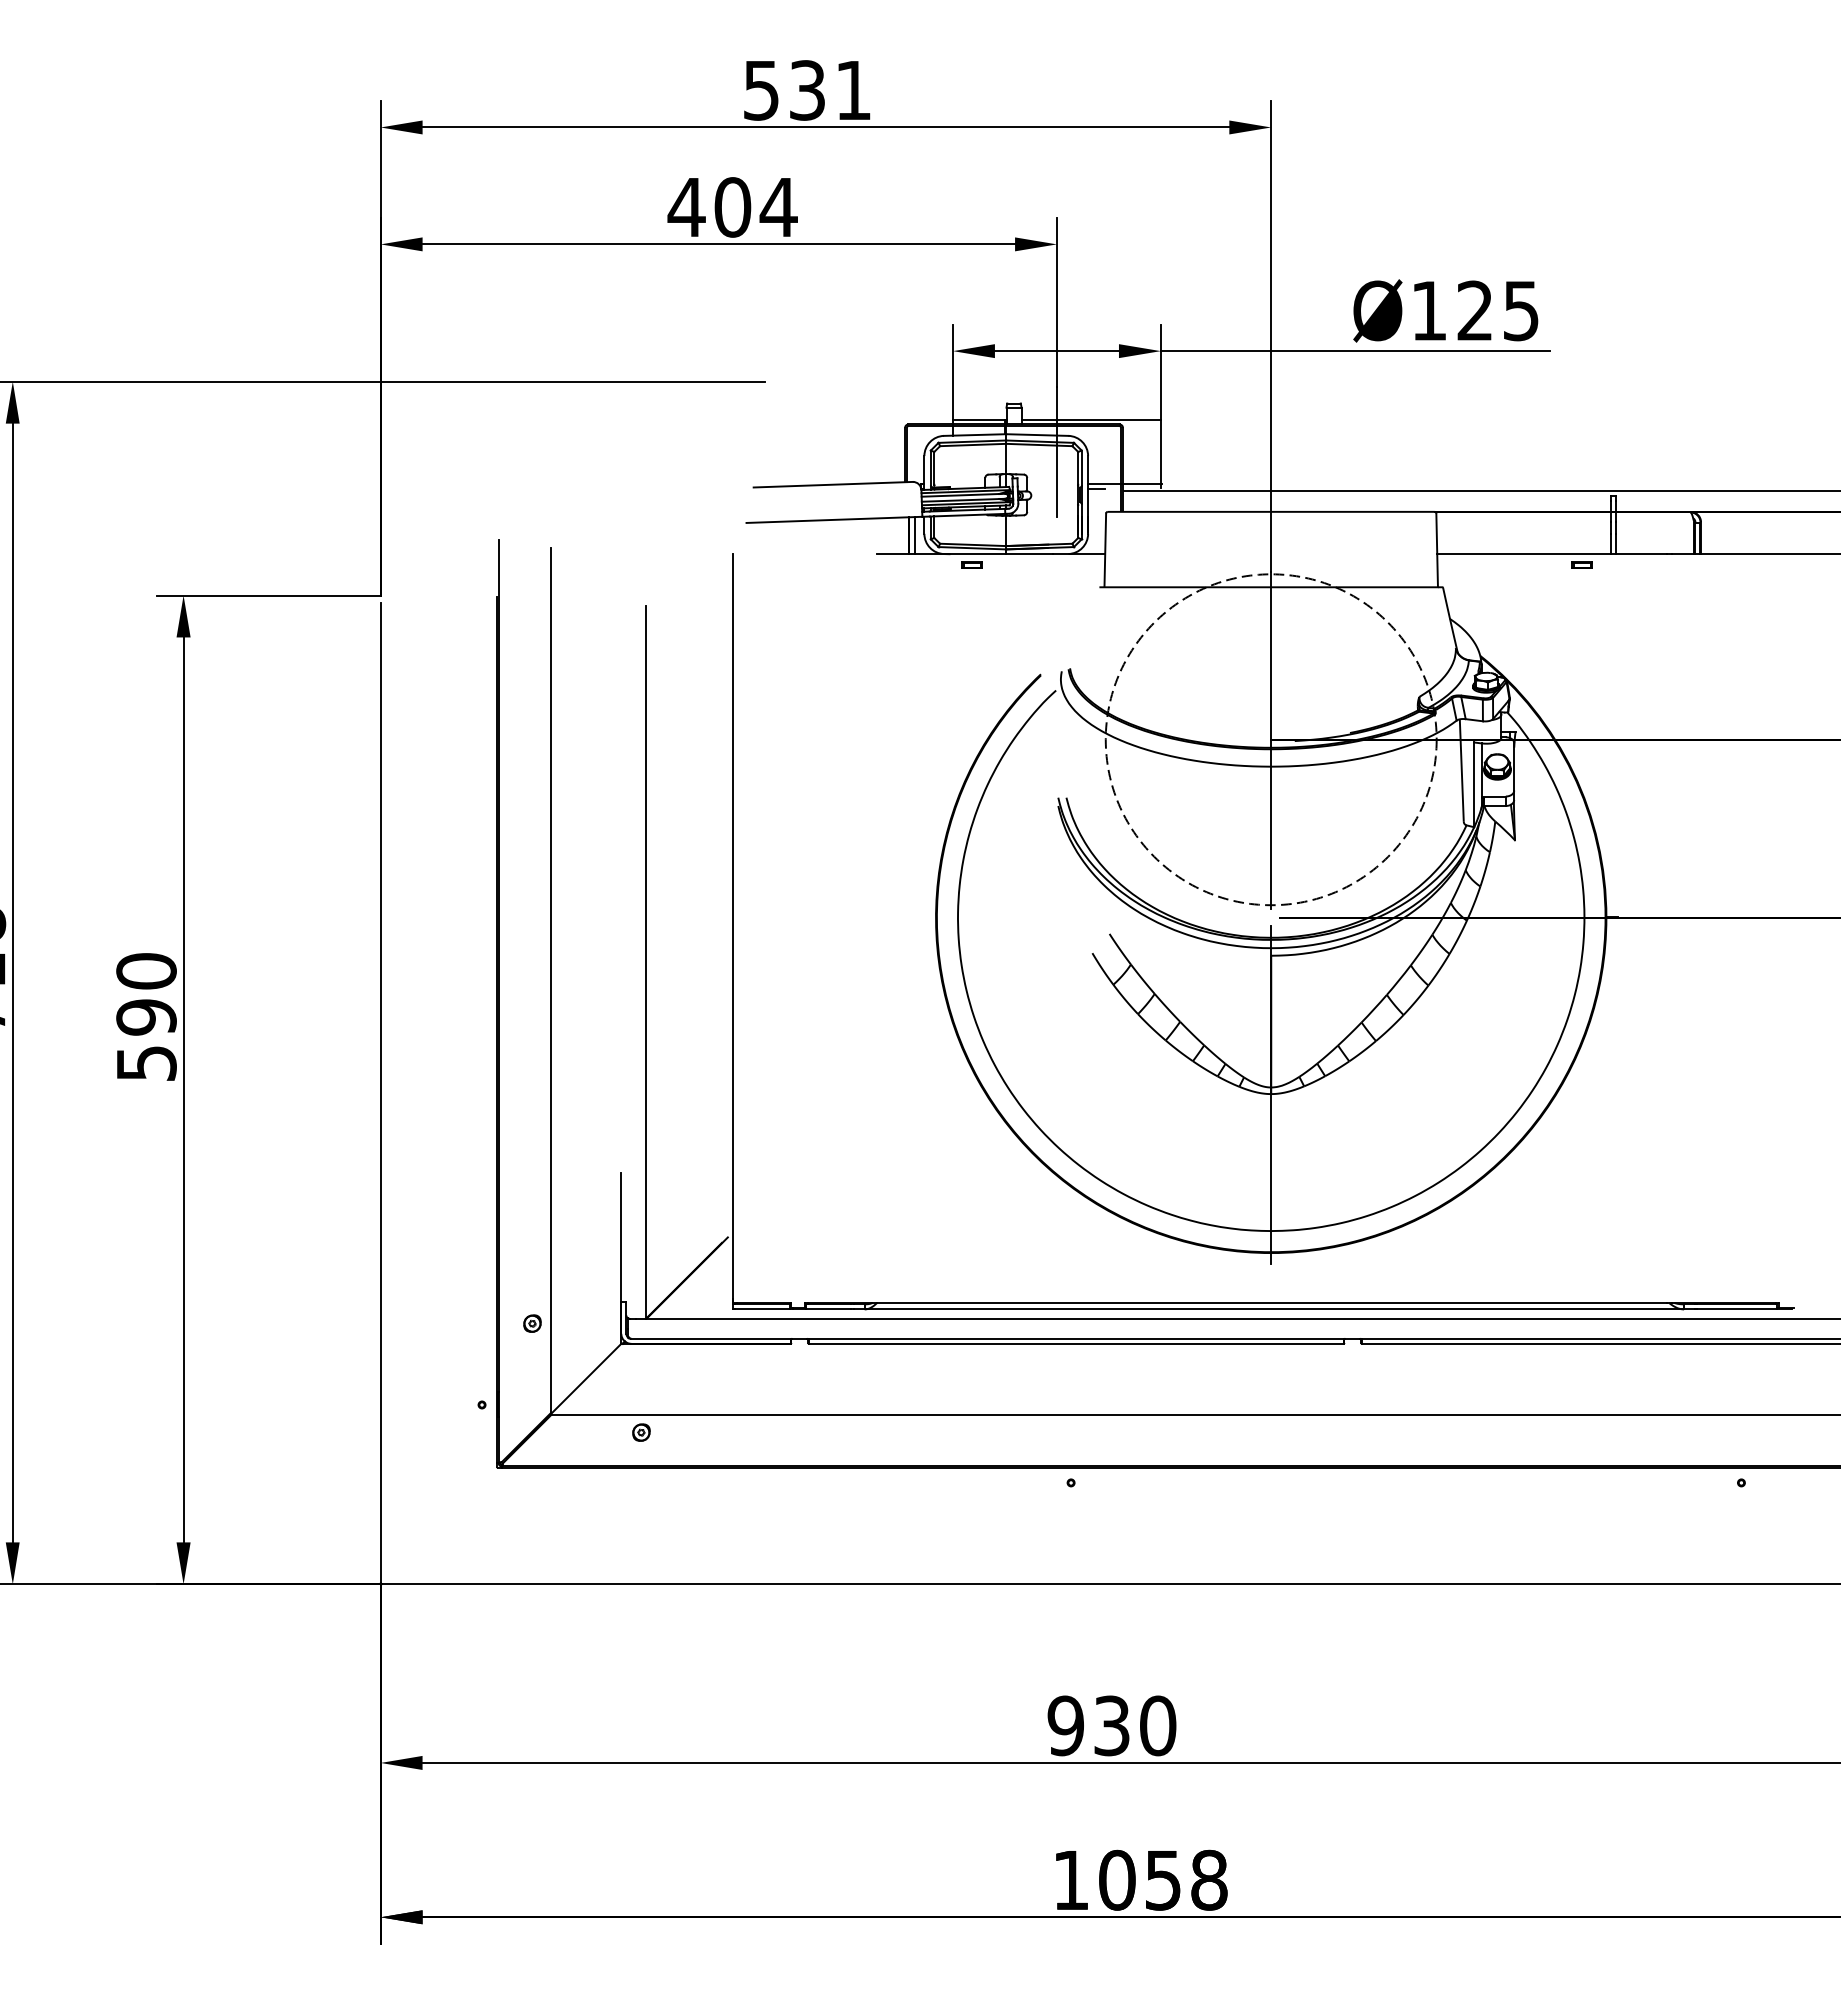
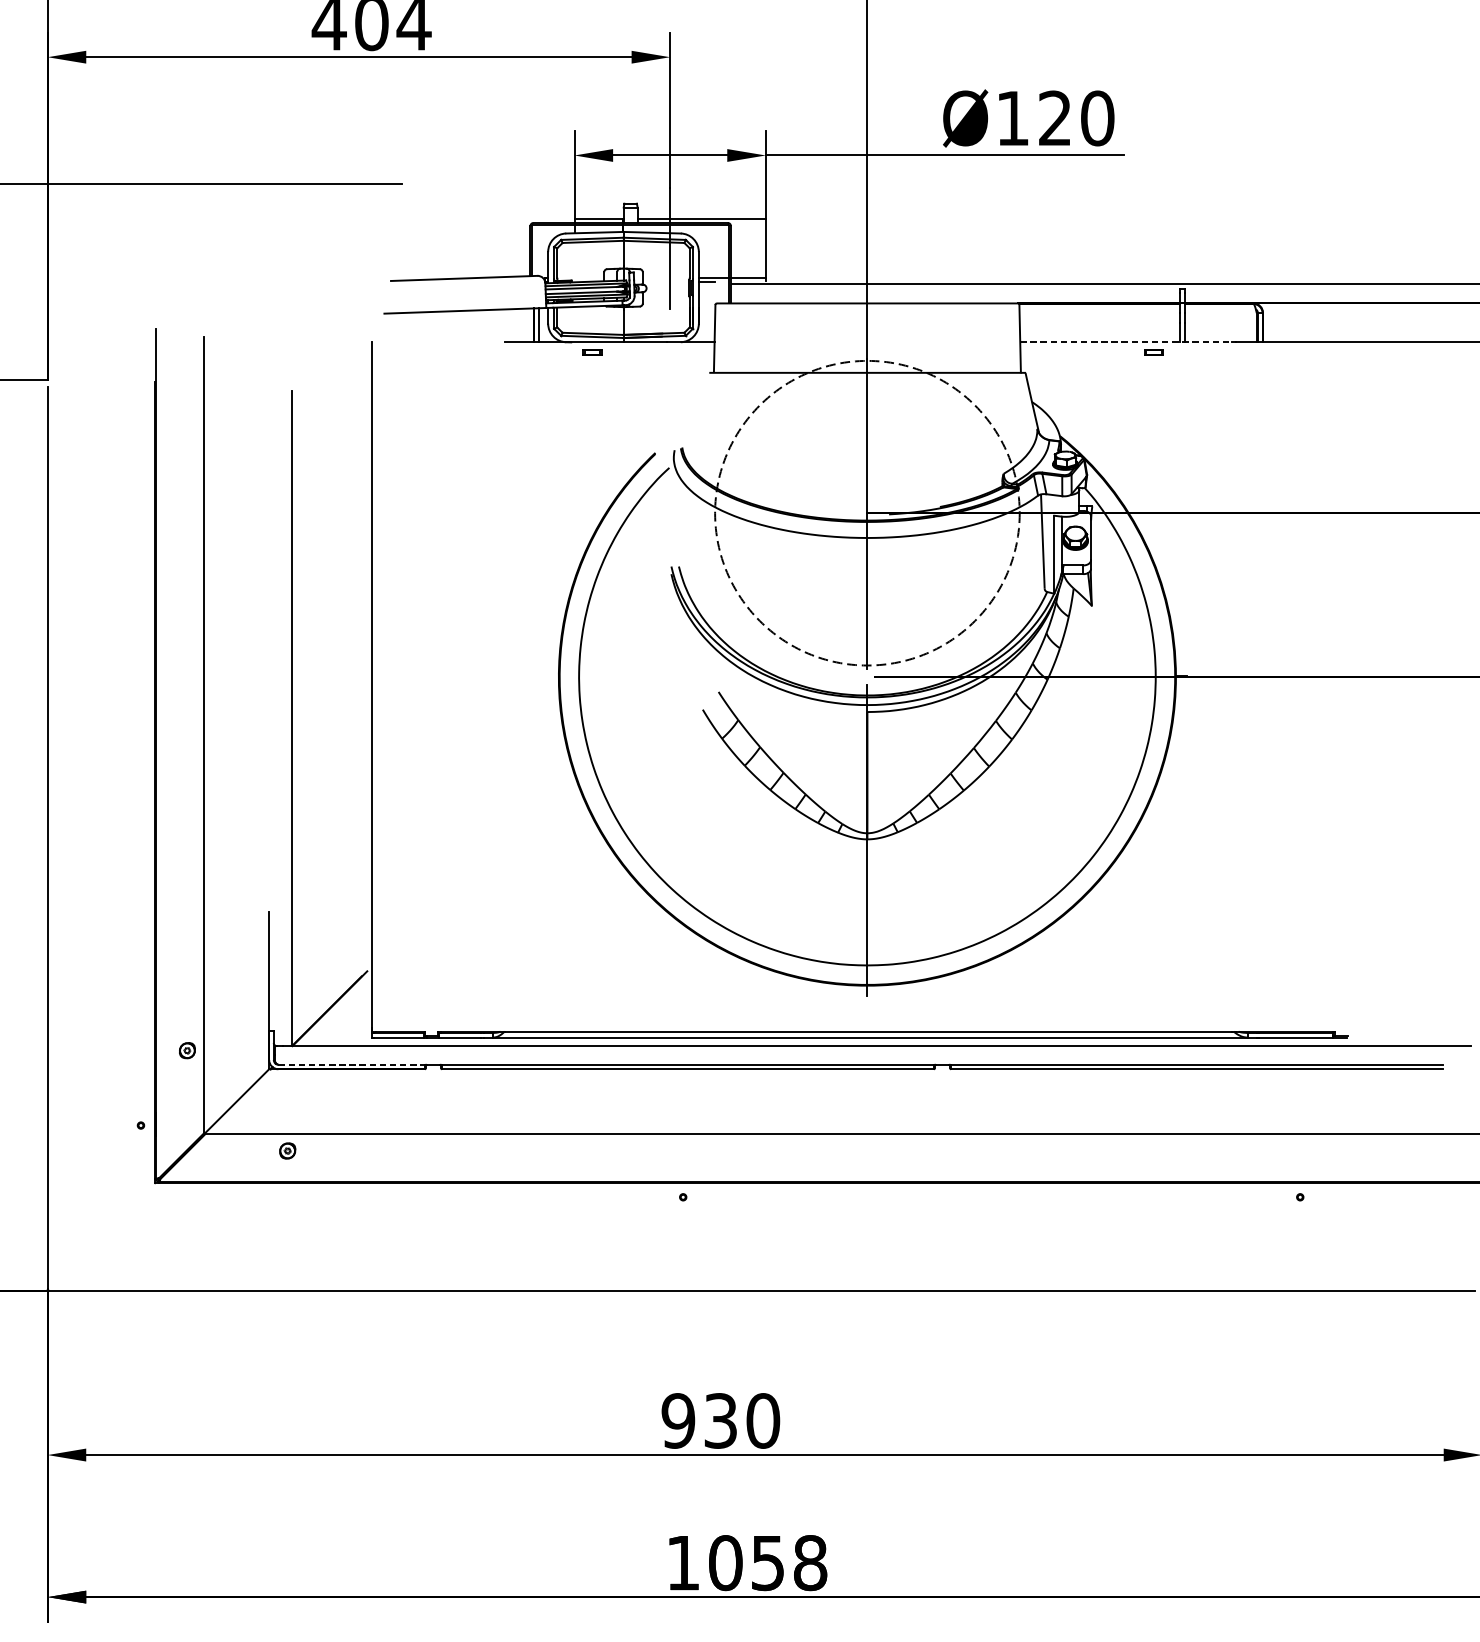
text: (1521, 310) -> (1097, 118), Ø125 -> Ø120
line: (1552, 554) -> (1126, 342), solid -> dashed
line: (710, 1338) -> (351, 1064), solid -> dashed

